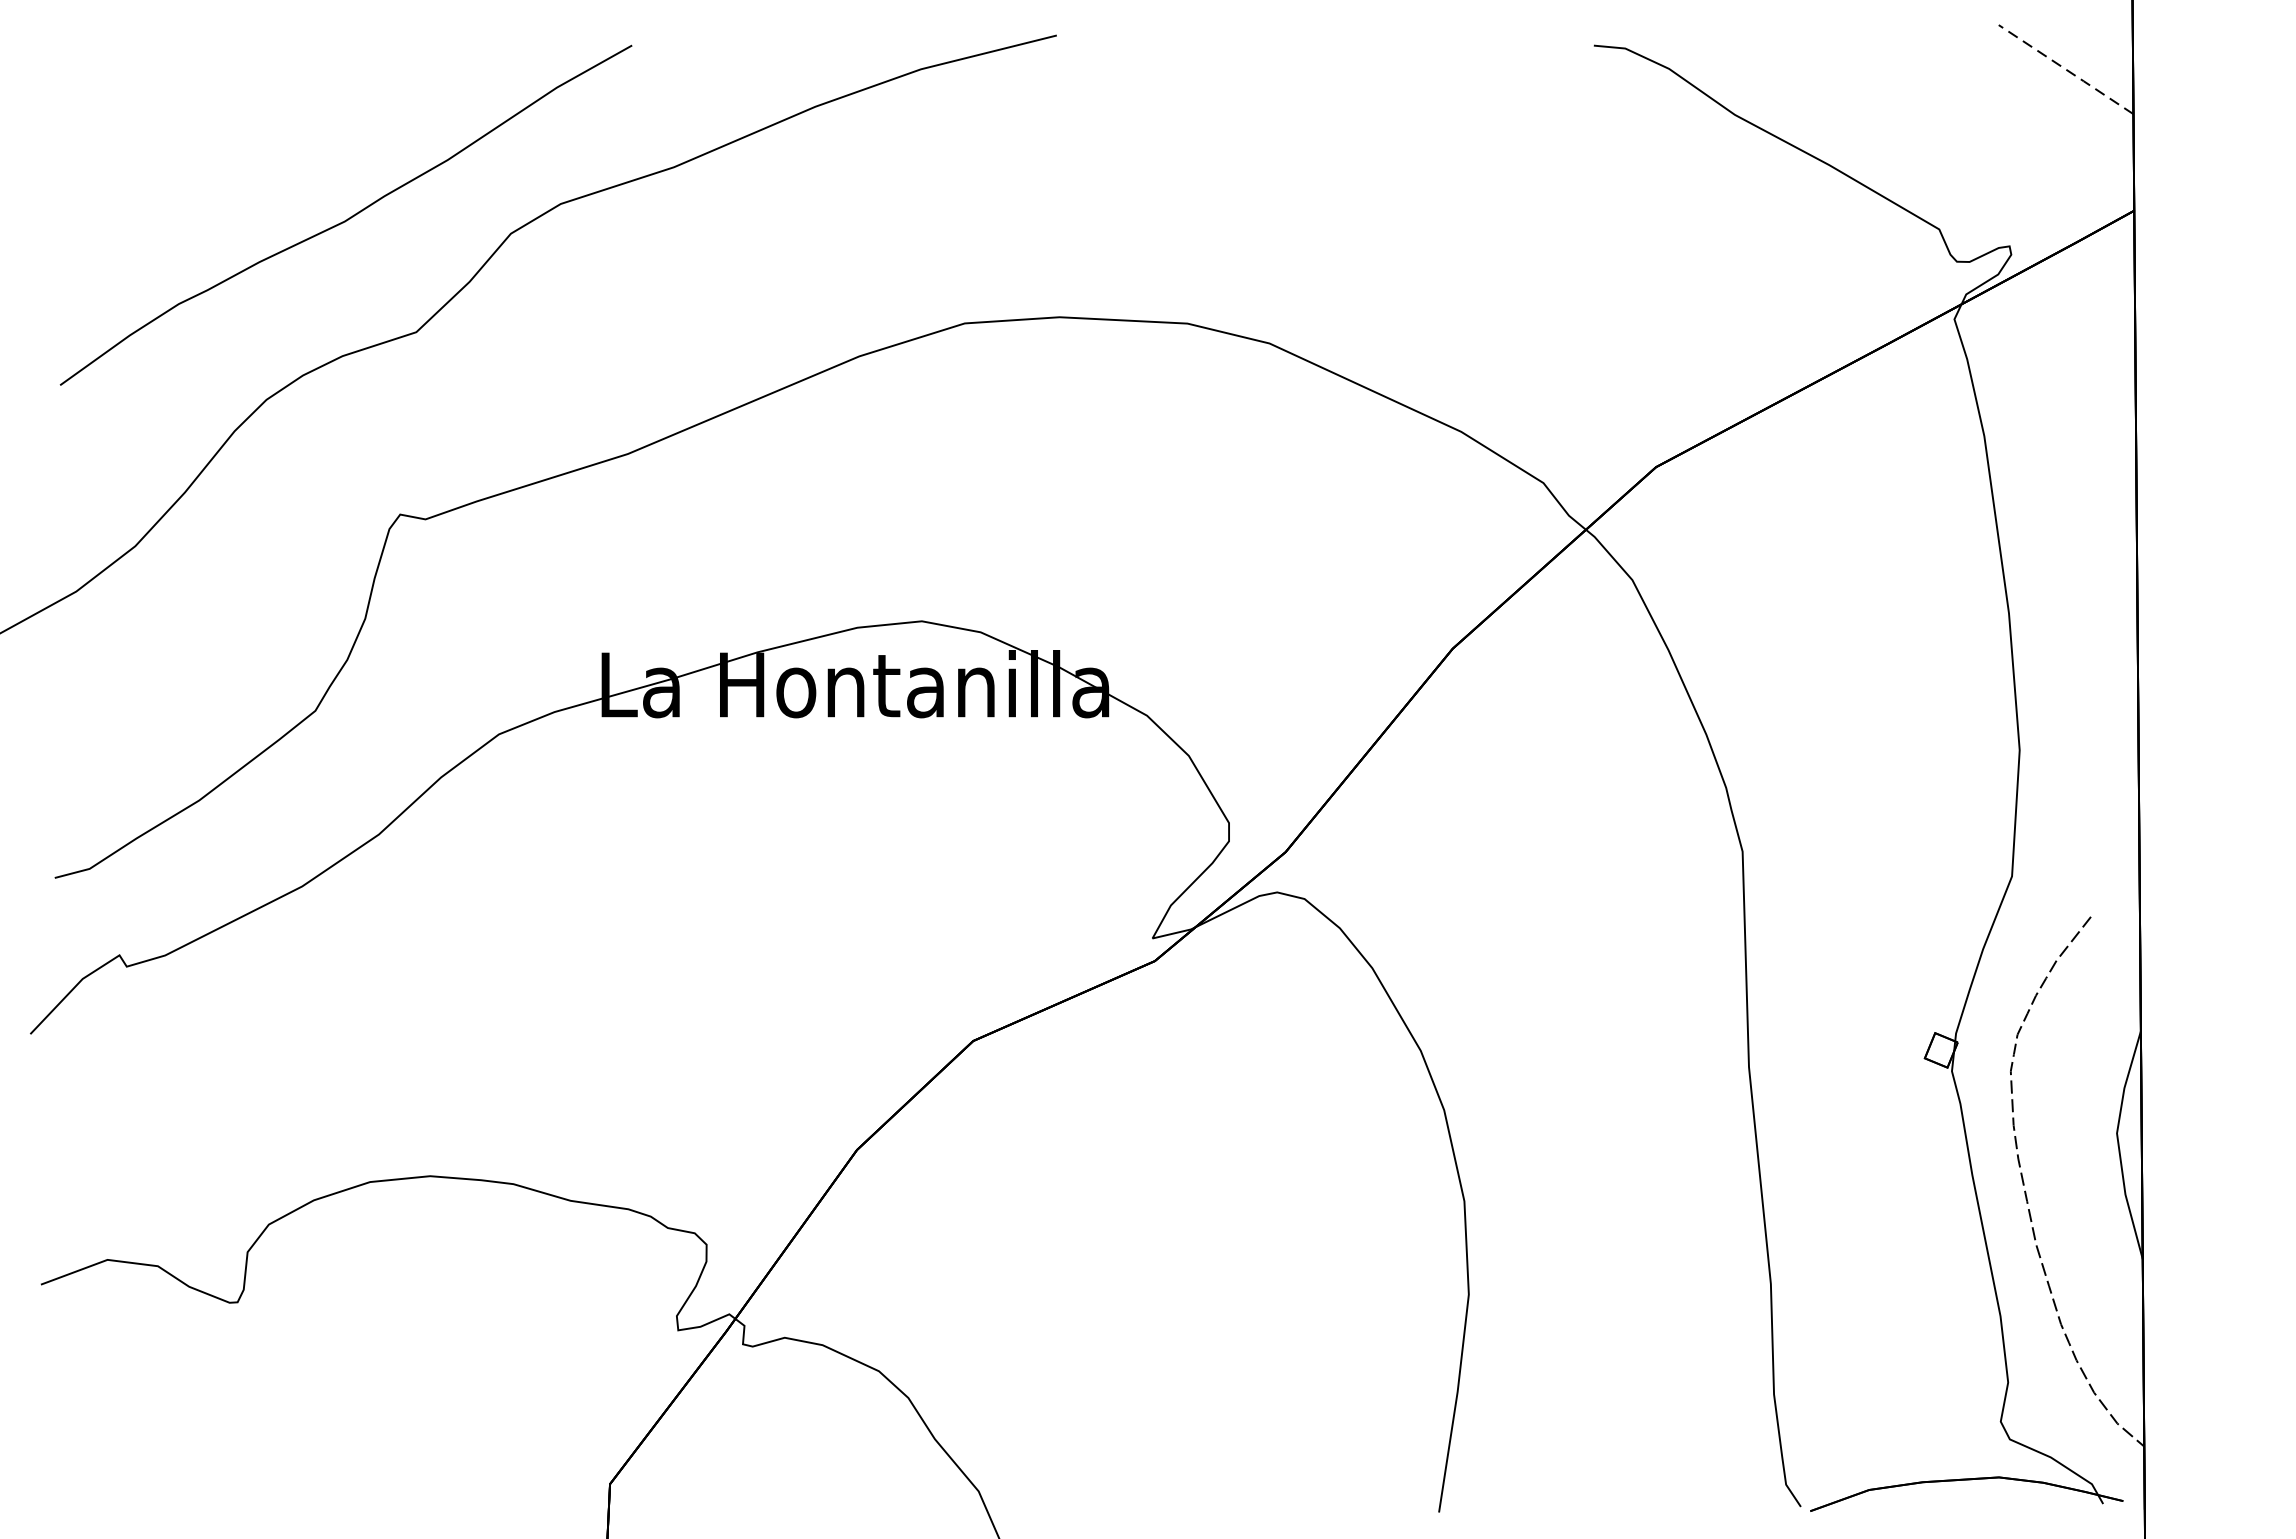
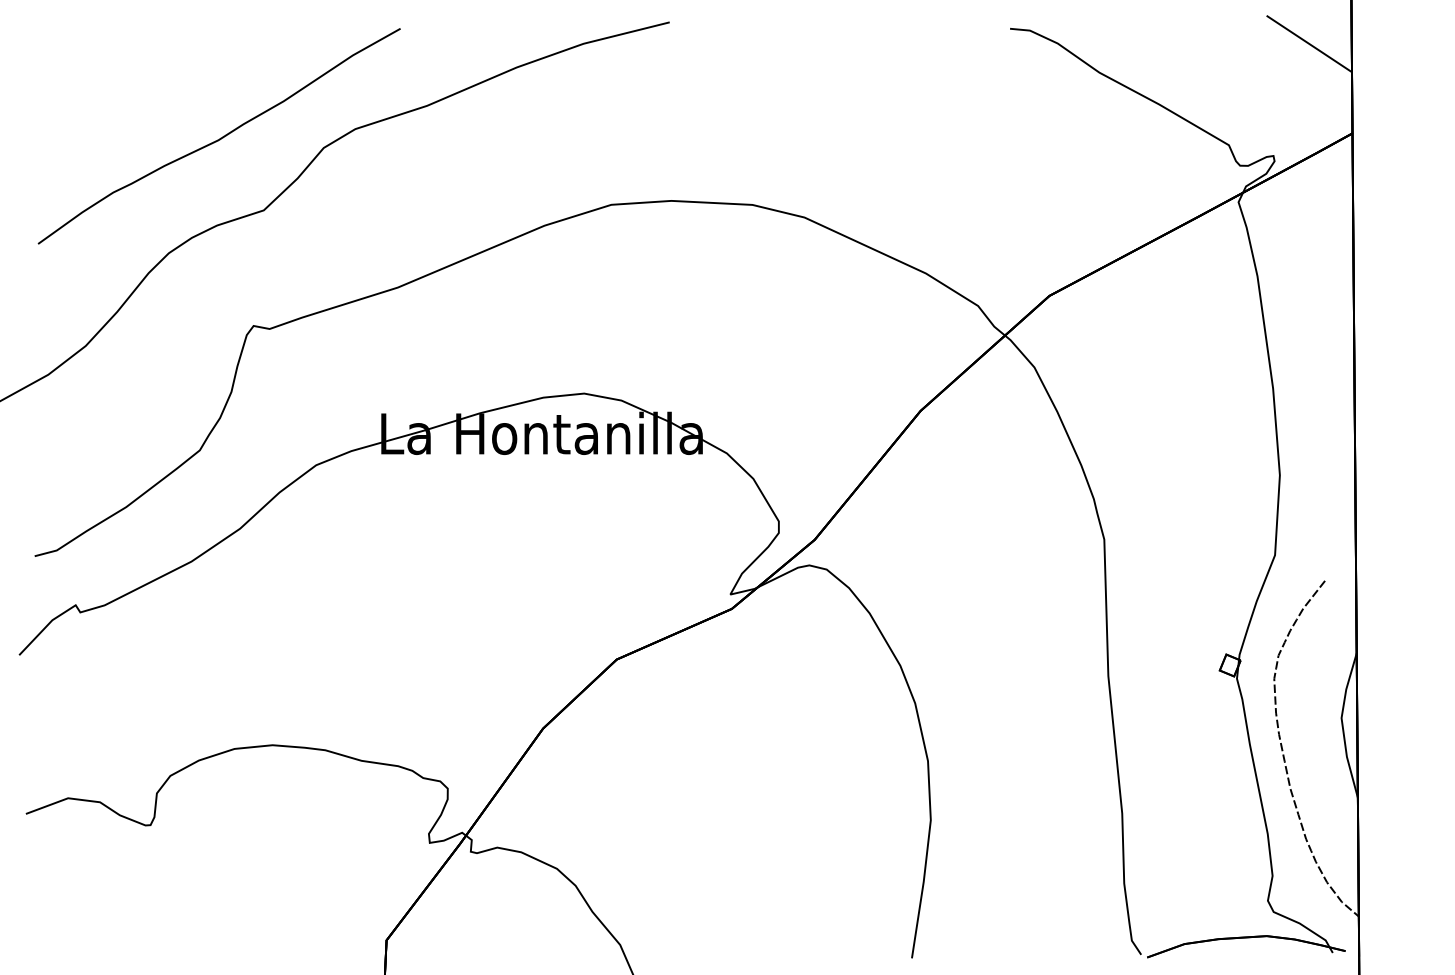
line: (2066, 70) -> (1309, 44), dashed -> solid

